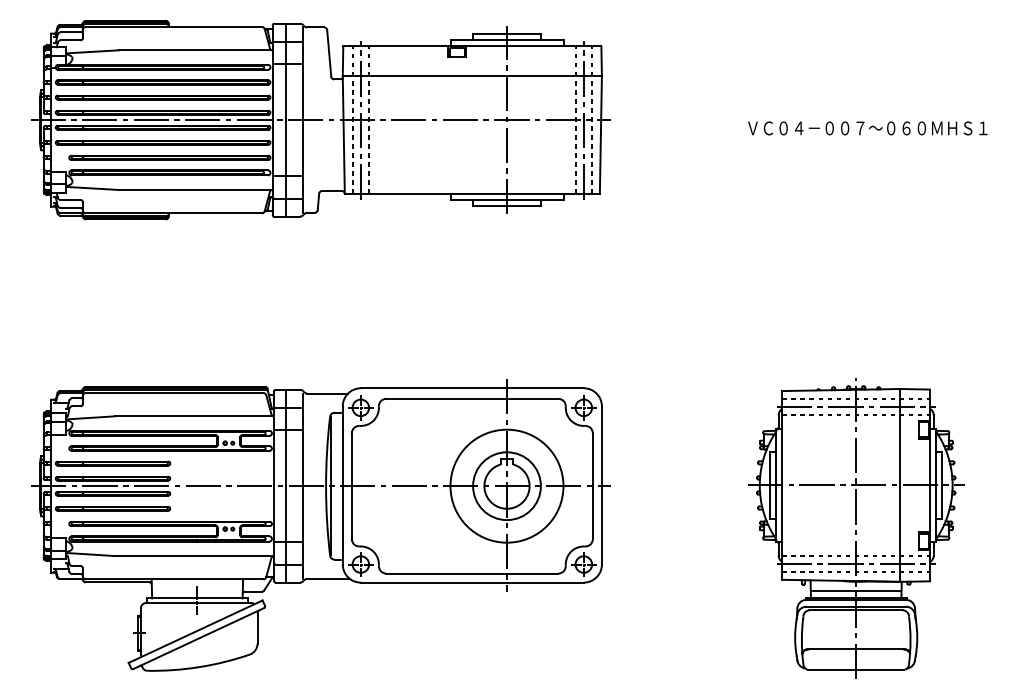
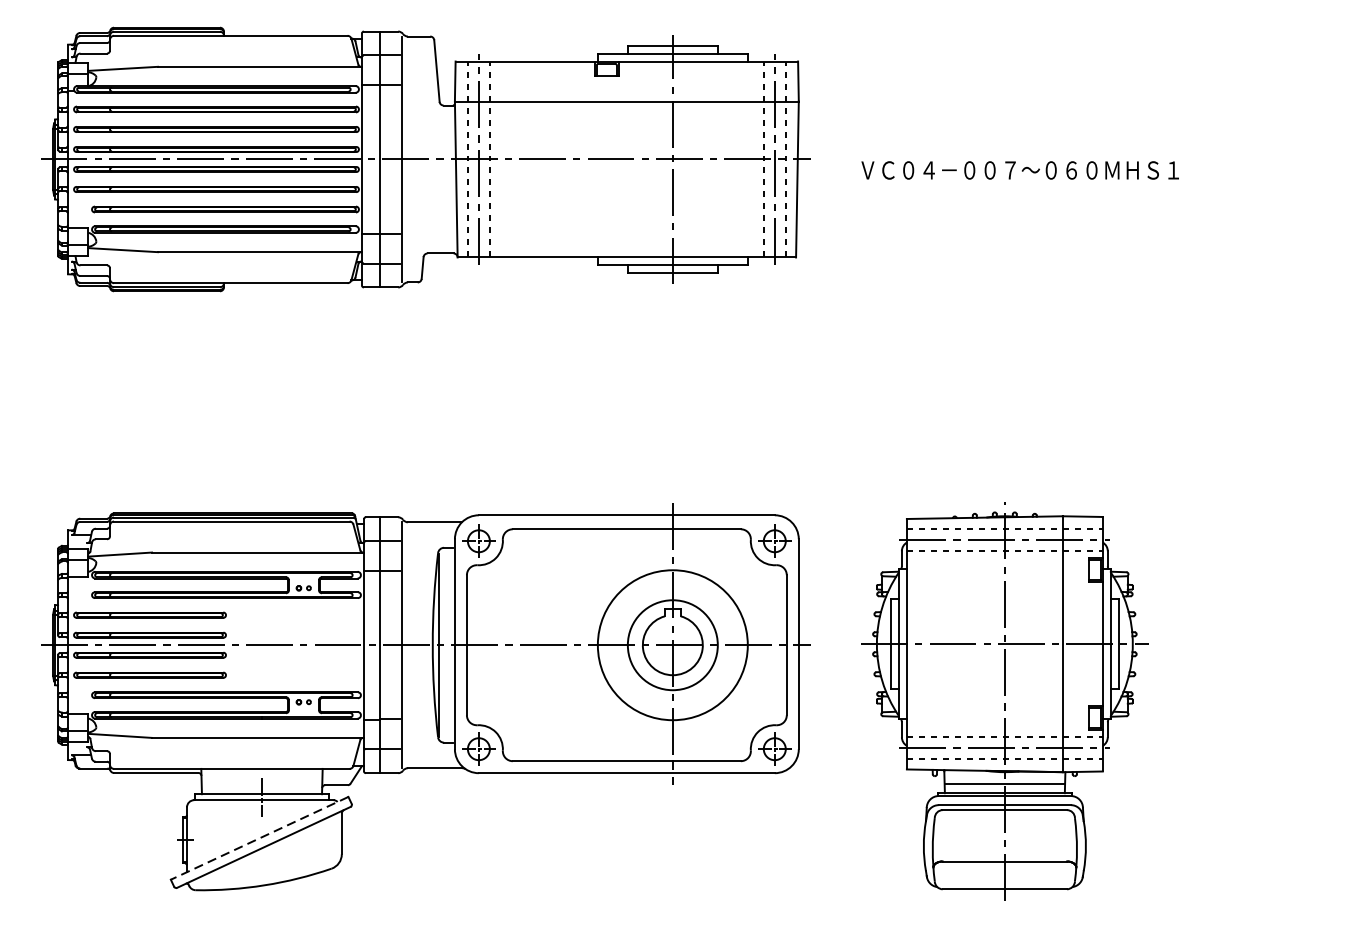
text: (867, 128) -> (1019, 170), moved
part: (856, 528) -> (1005, 701), moved
line: (195, 631) -> (259, 838), solid -> dashed

